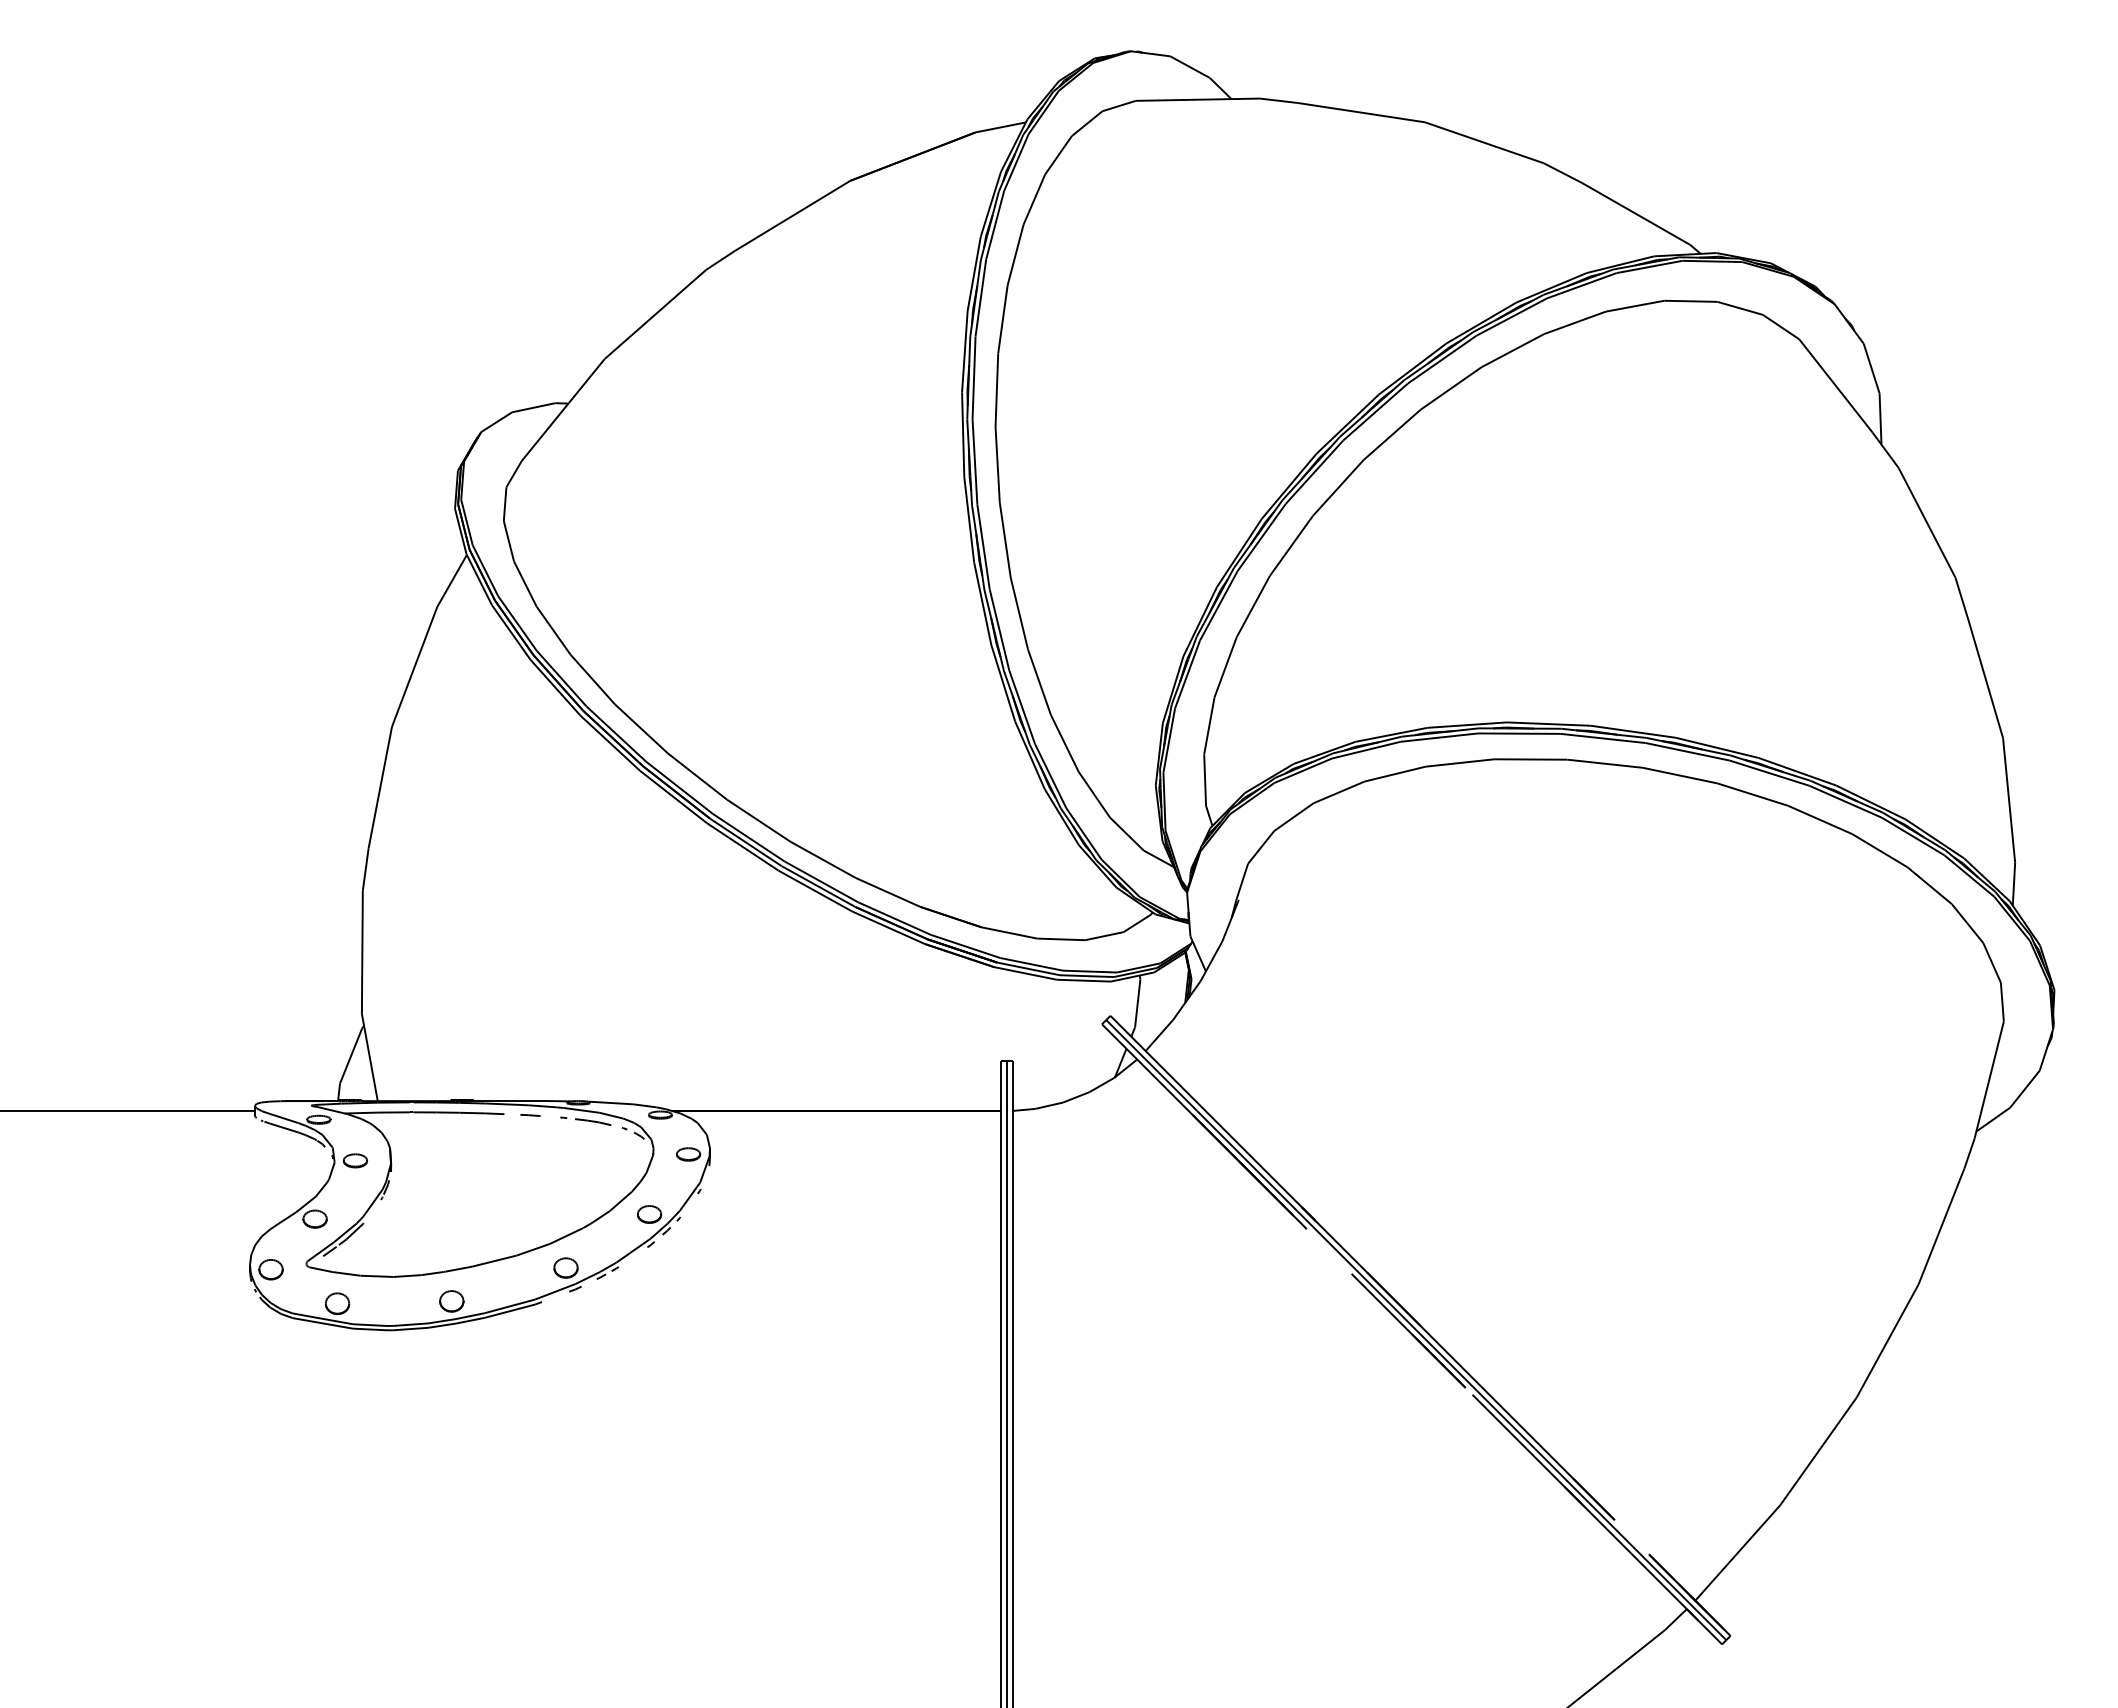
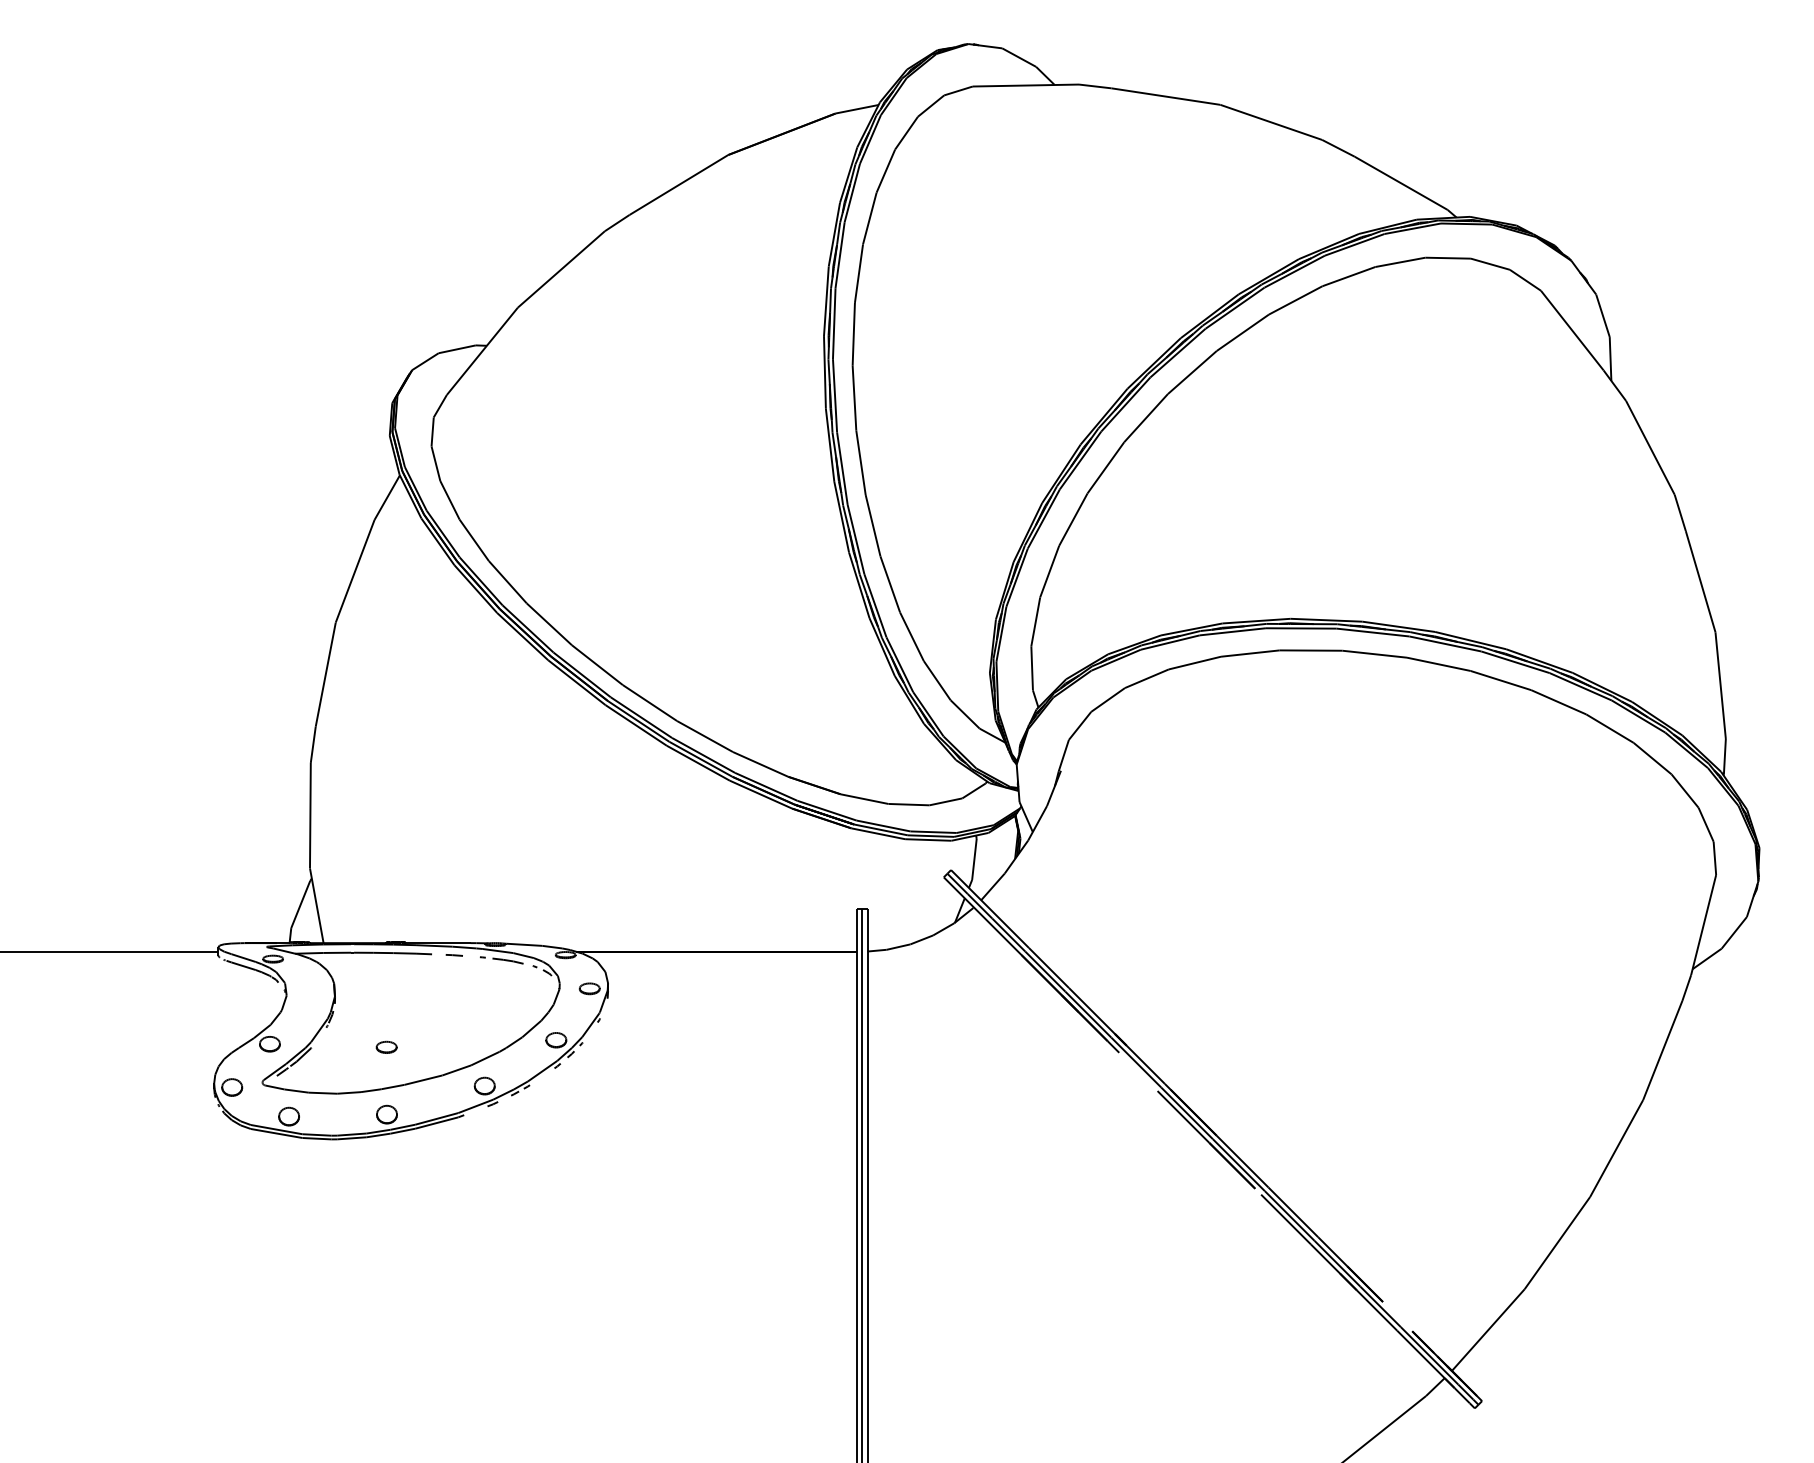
part: (355, 1160) -> (386, 1047), moved

